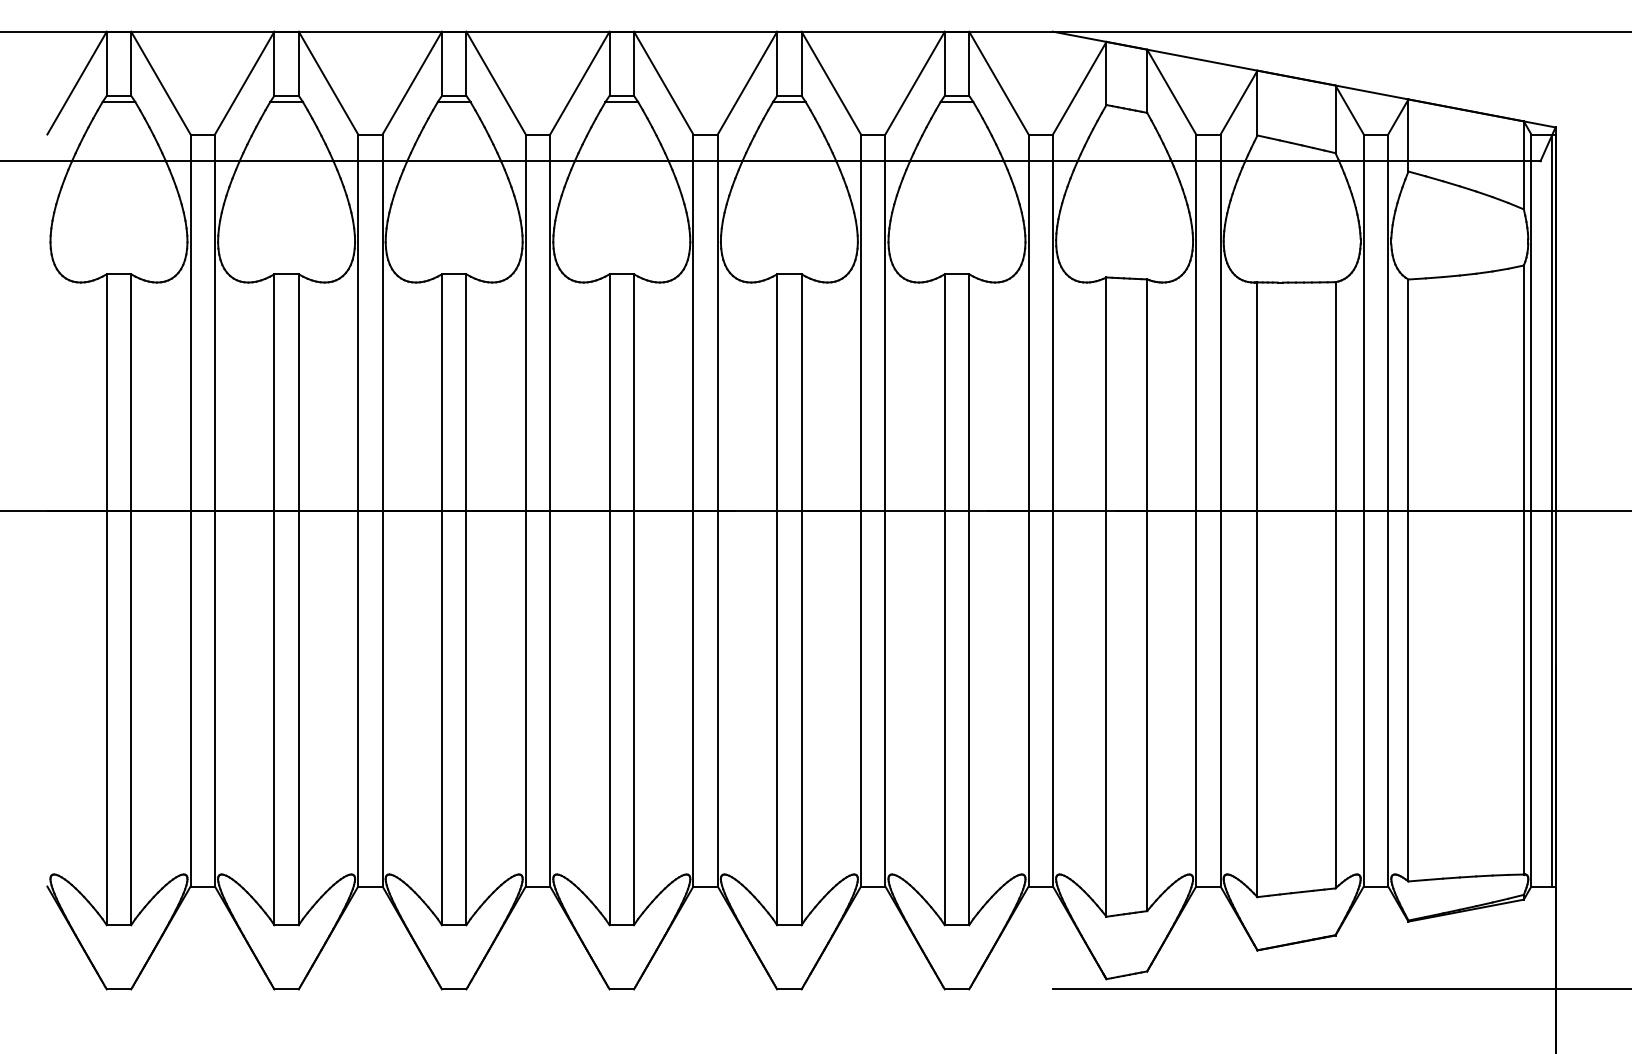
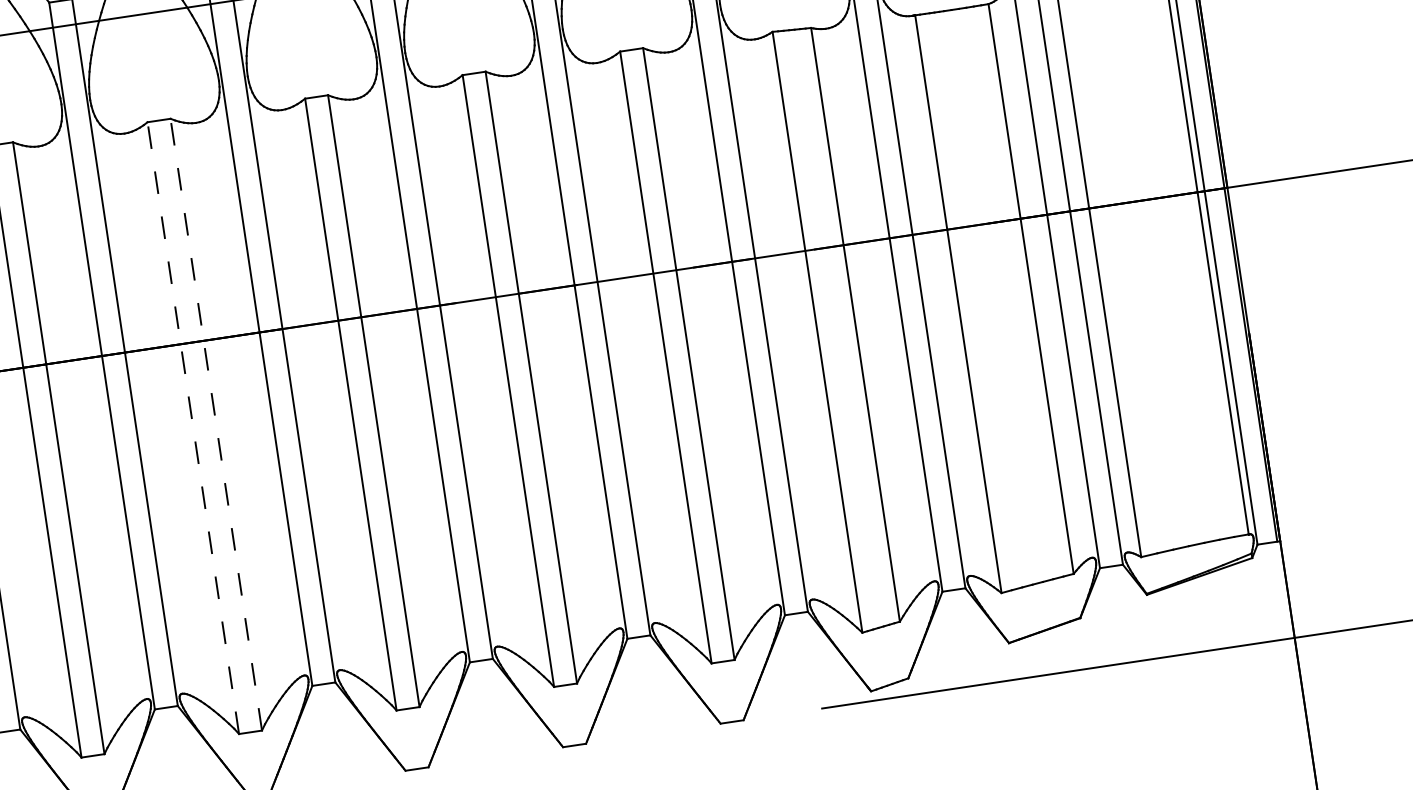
line: (441, 599) -> (192, 427), solid -> dashed
line: (466, 599) -> (216, 424), solid -> dashed

